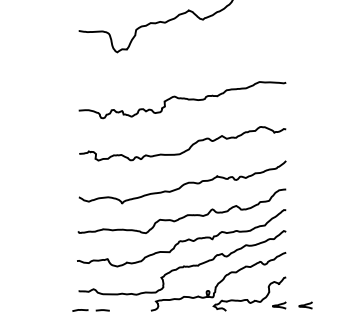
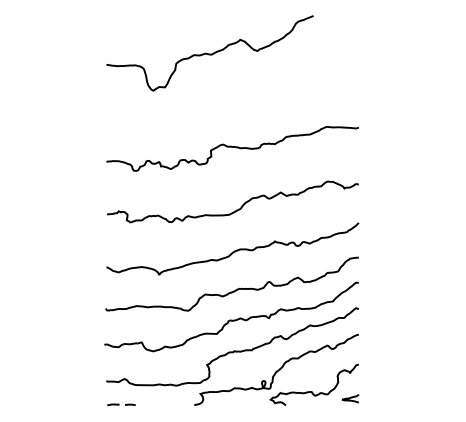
curve: (305, 305) -> (382, 398), removed
part: (91, 310) -> (121, 404), size x0.62

